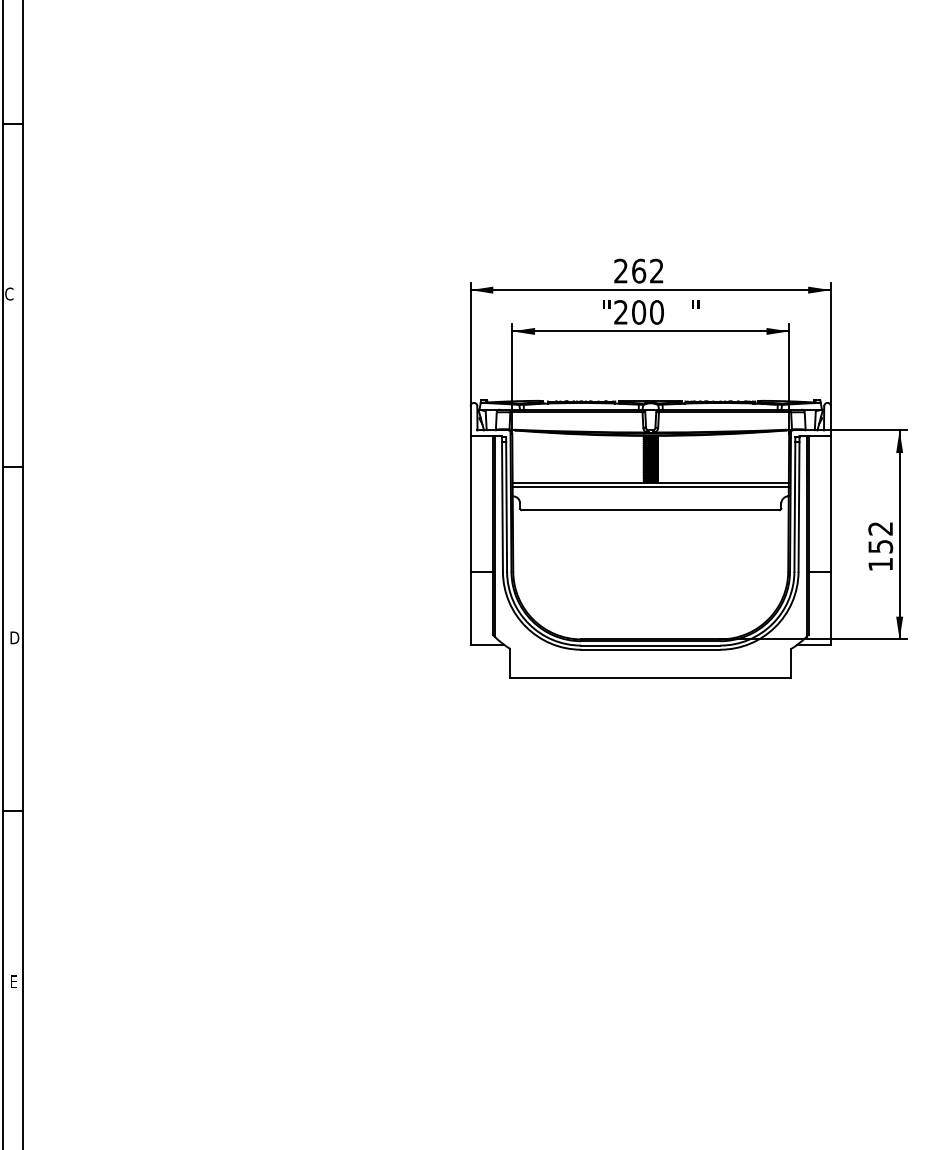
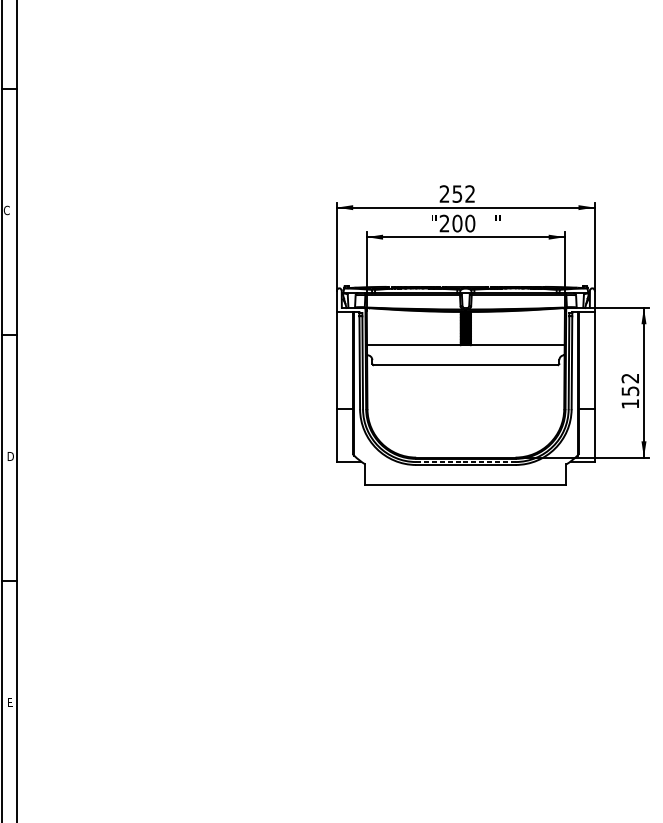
text: (639, 270) -> (457, 193), 262 -> 252
line: (650, 487) -> (465, 348), removed
line: (651, 645) -> (466, 461), solid -> dashed

